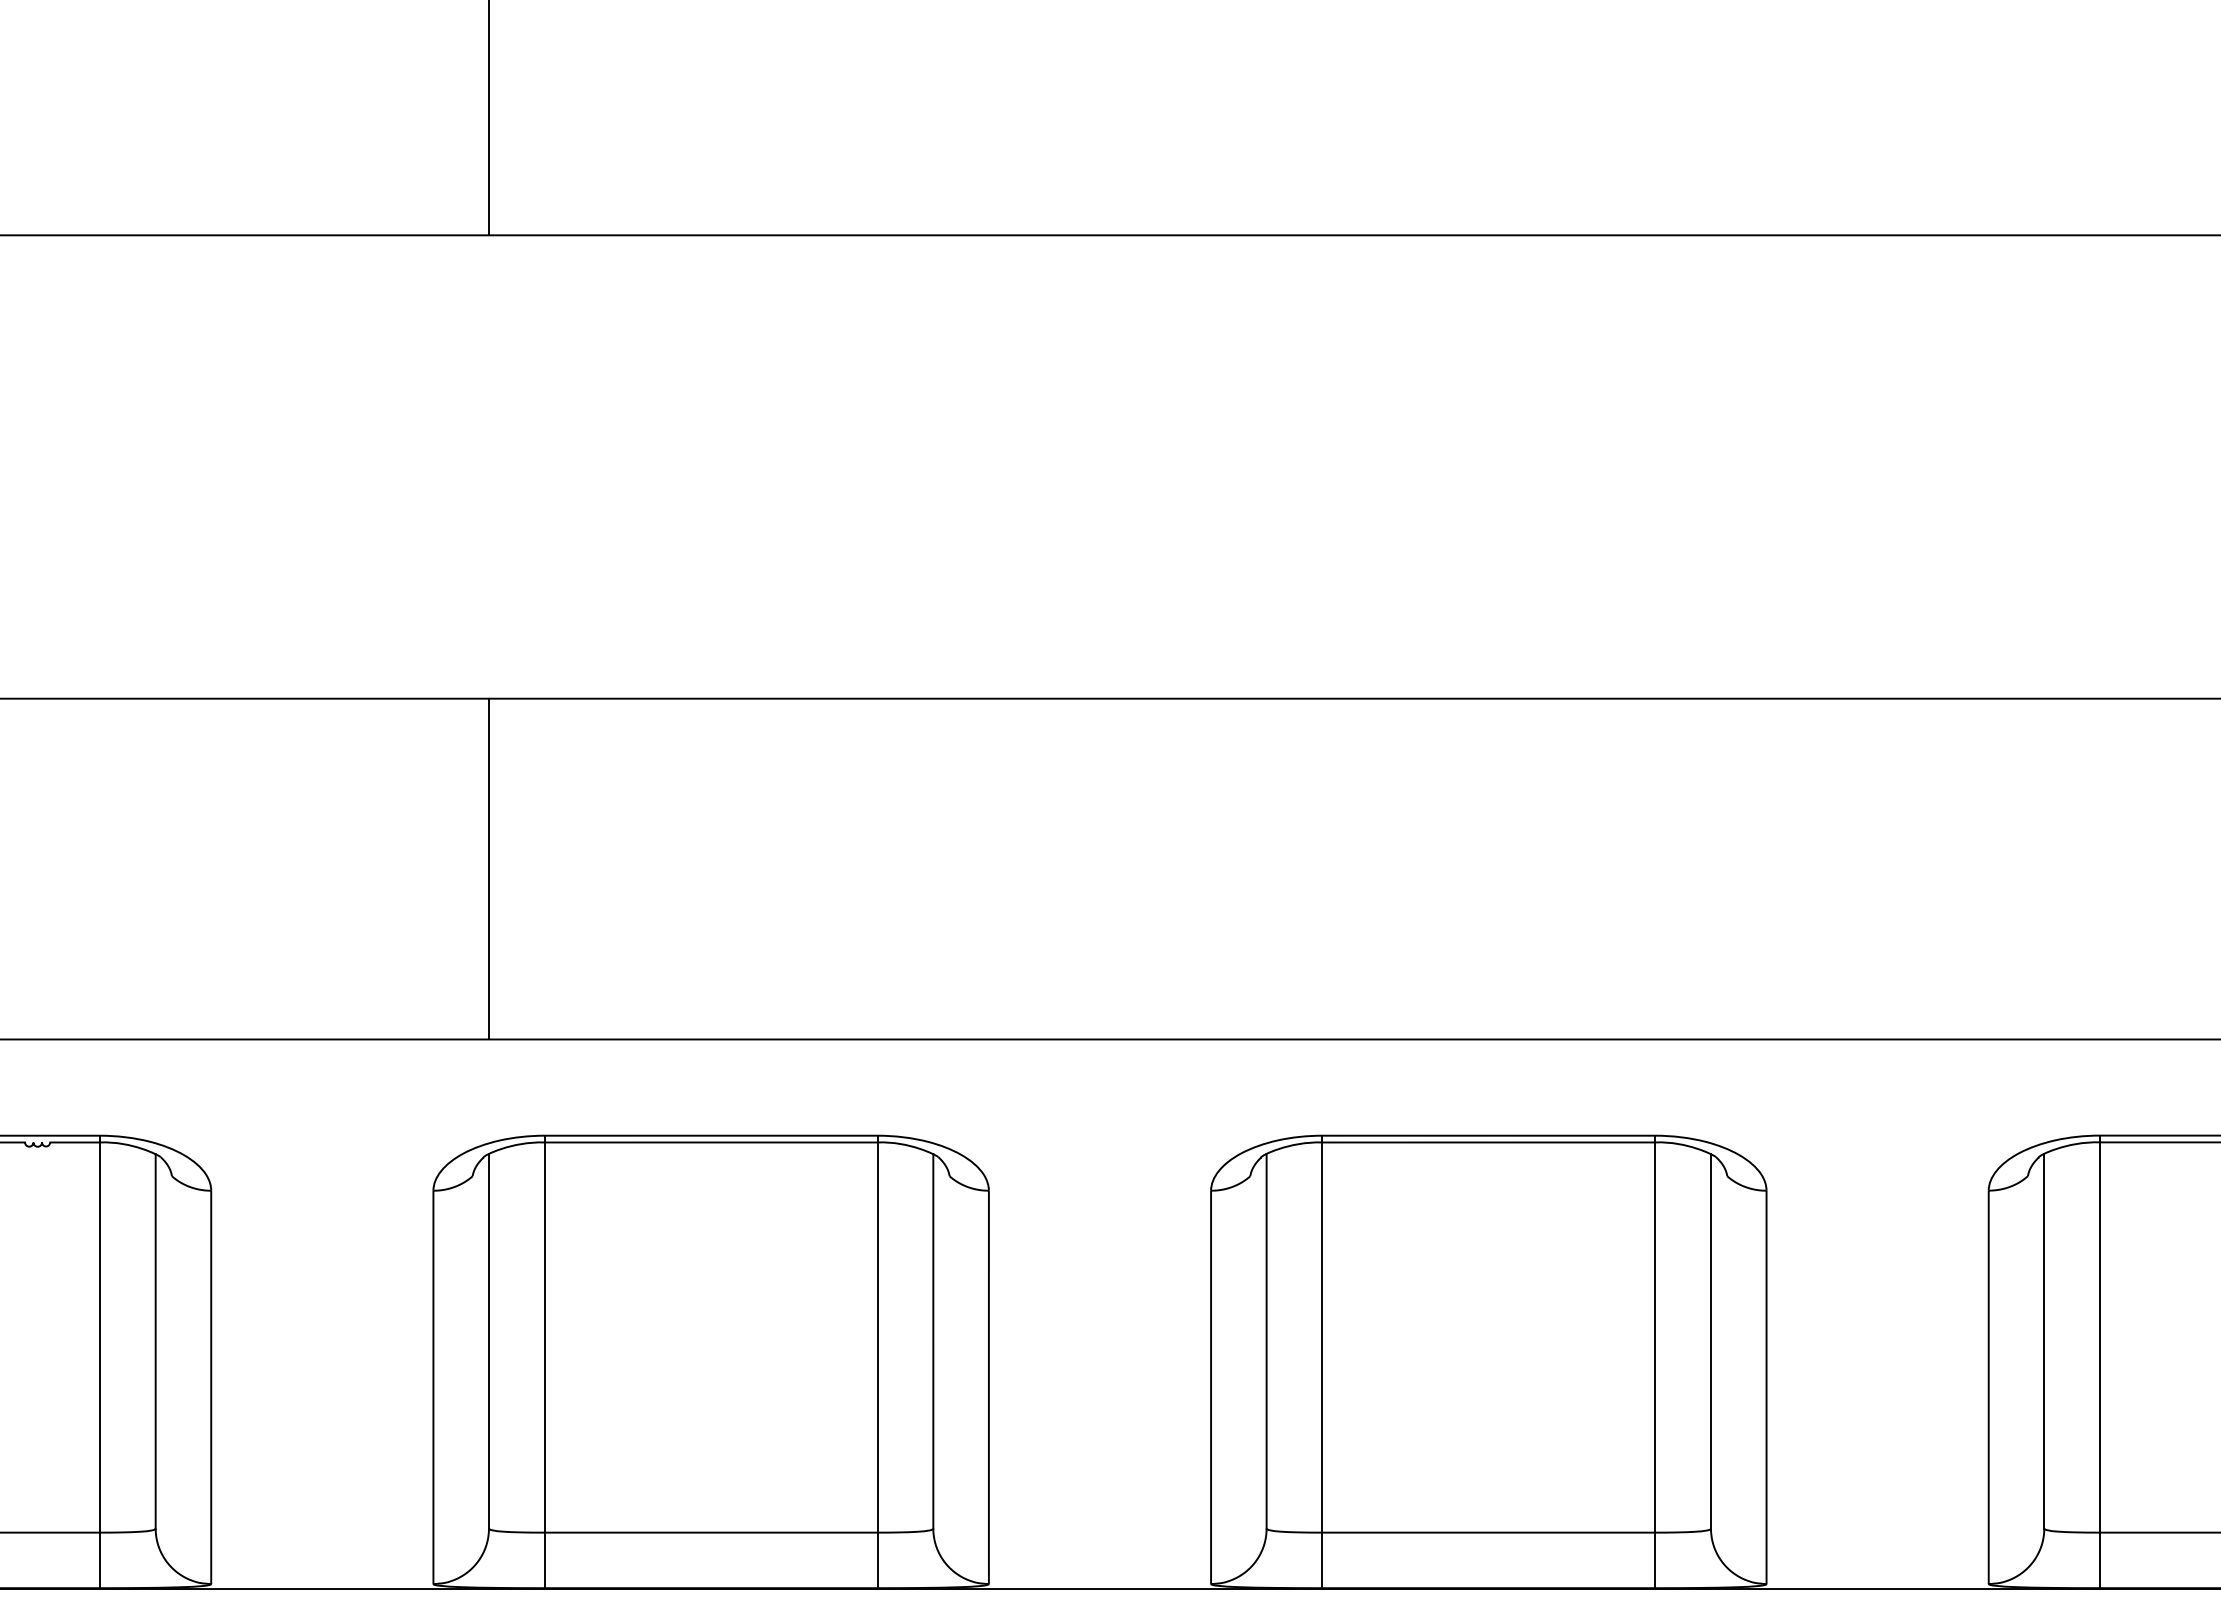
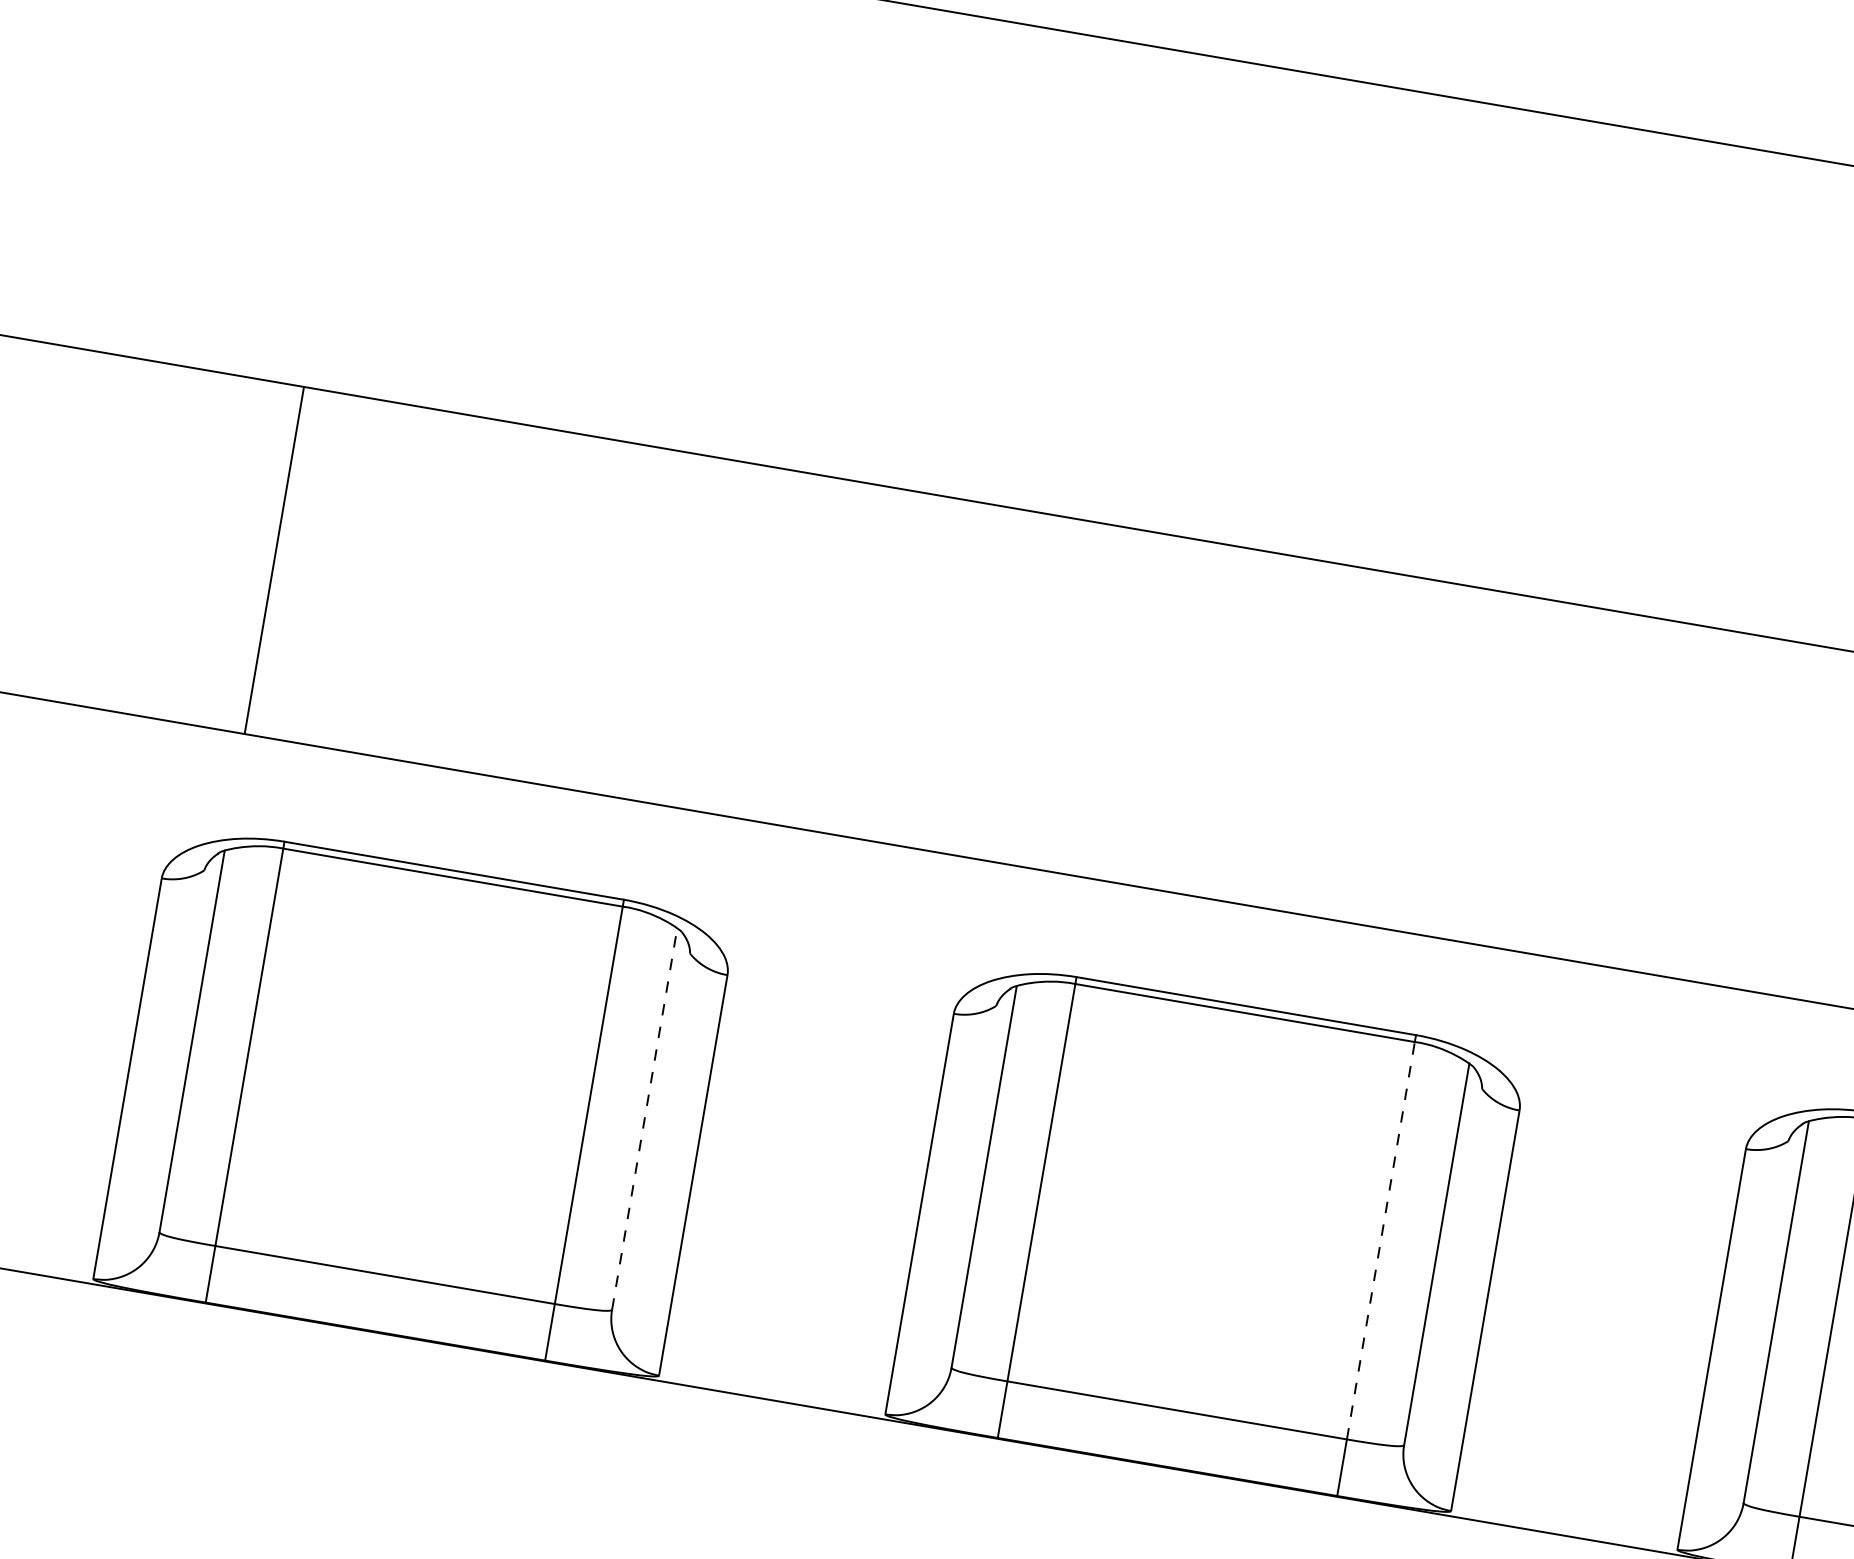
line: (1655, 1337) -> (1380, 1240), solid -> dashed
line: (933, 1340) -> (645, 1118), solid -> dashed

